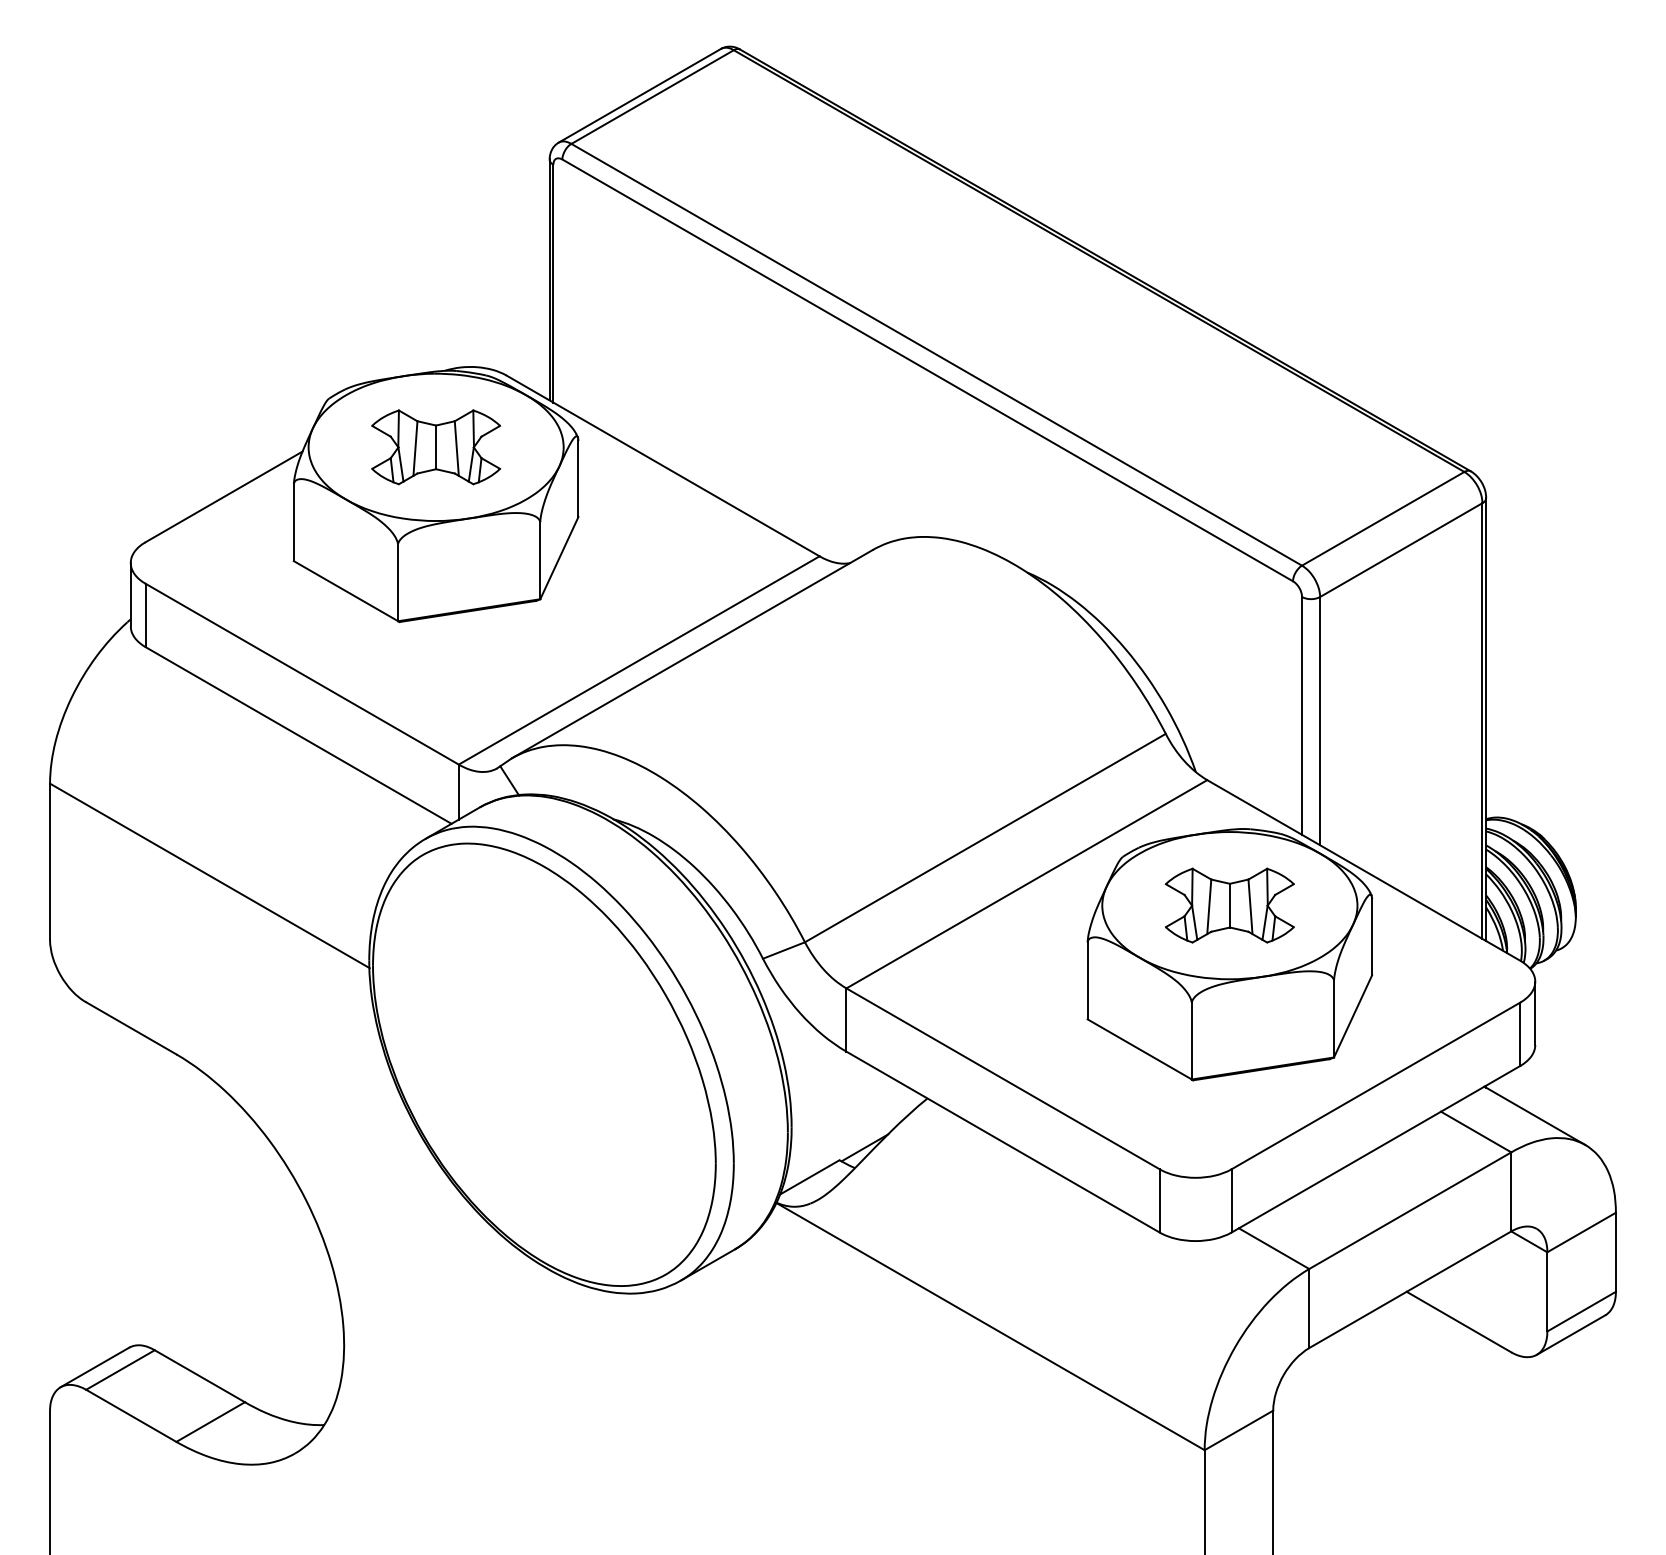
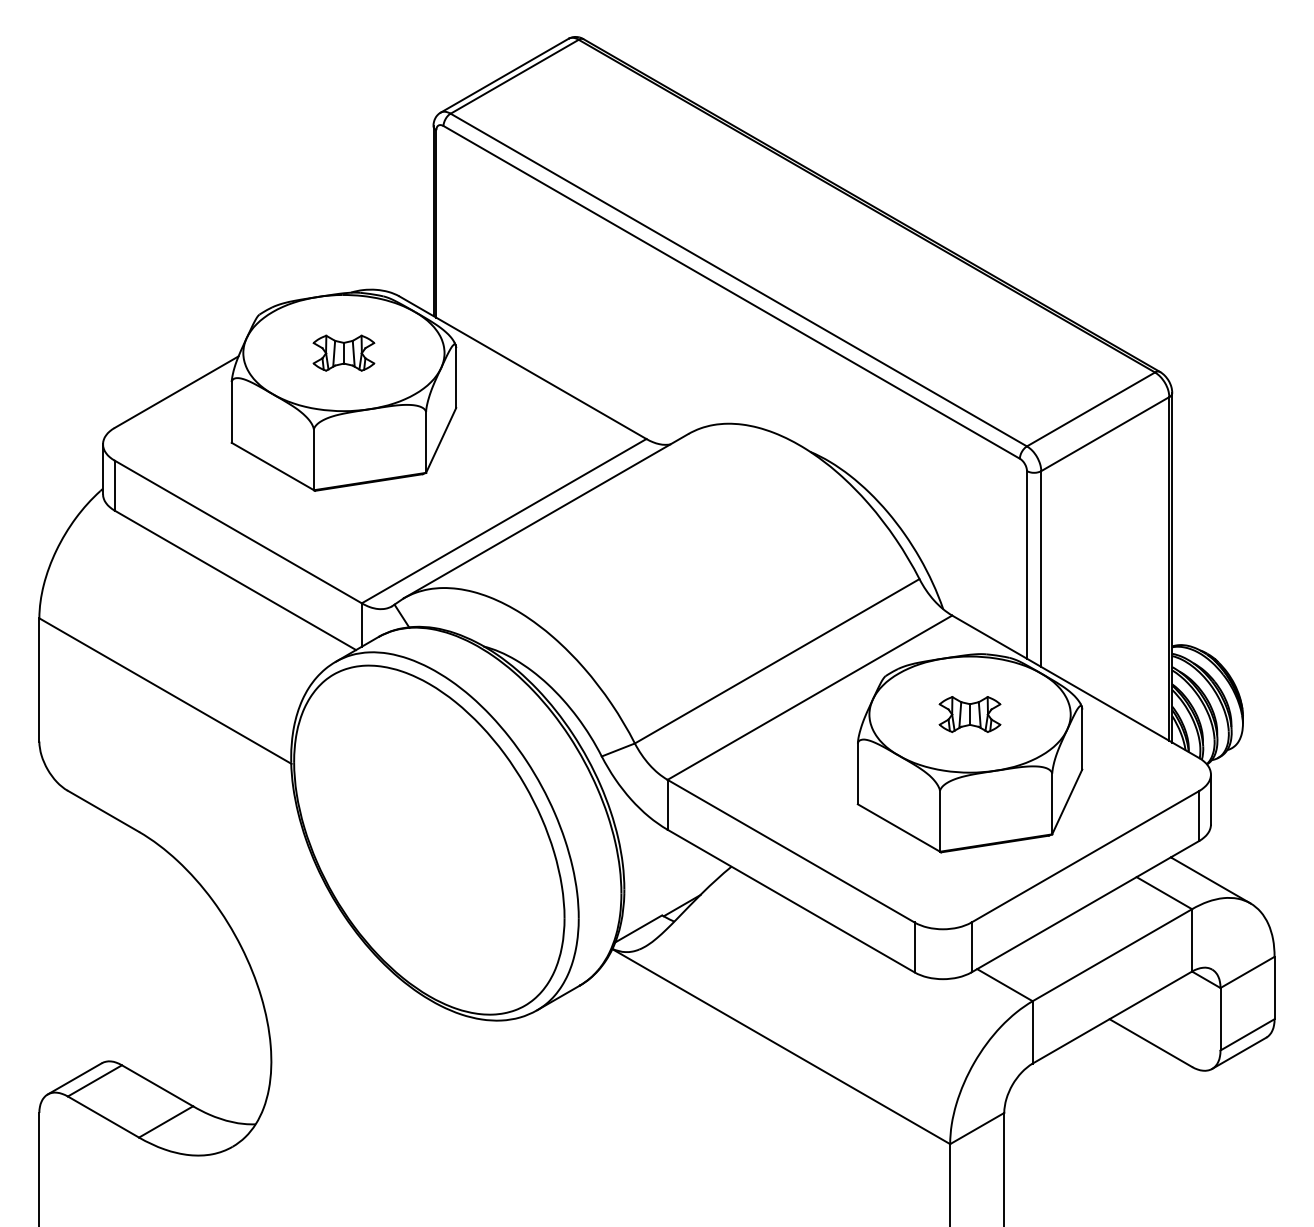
part: (435, 447) -> (343, 353), size x0.6
part: (1229, 905) -> (969, 714), size x0.6

